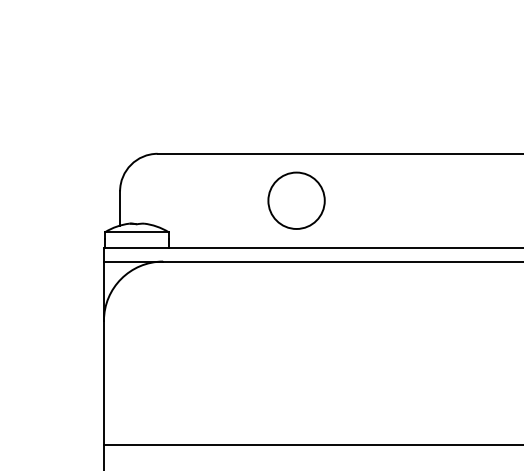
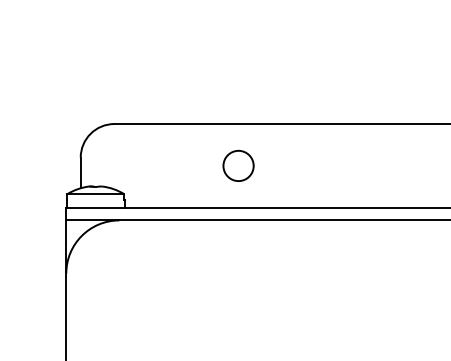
circle: (296, 200) -> (238, 165), size x0.6

